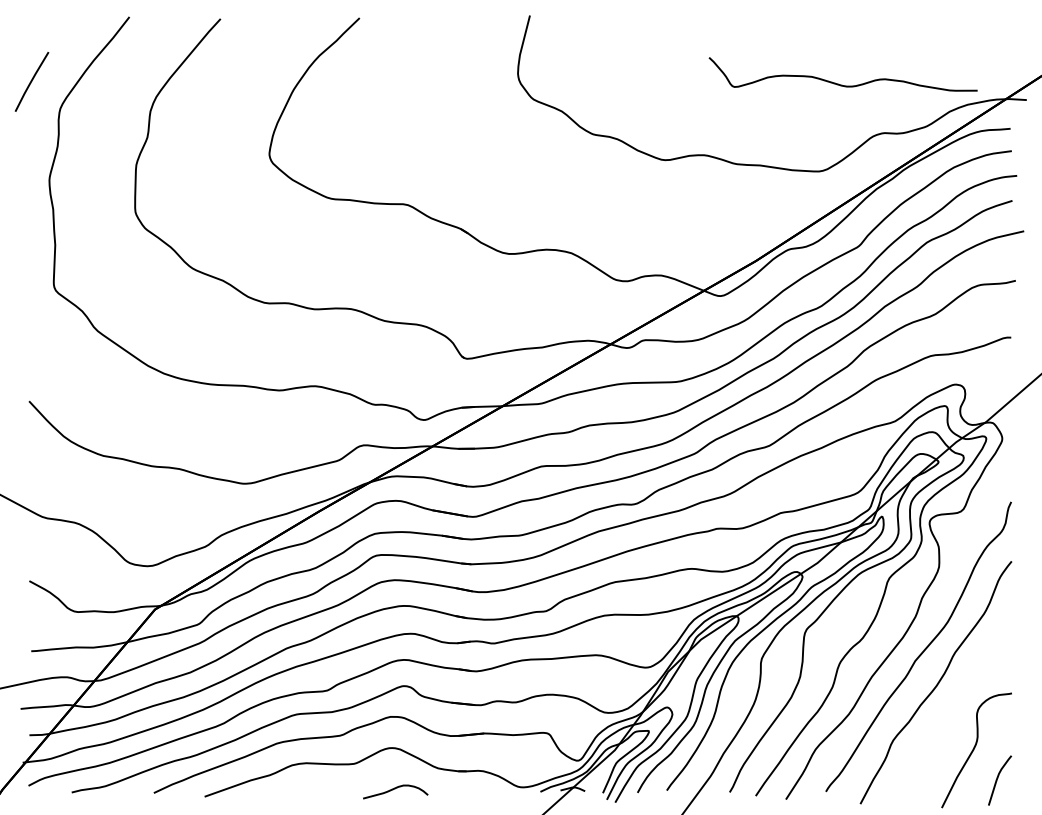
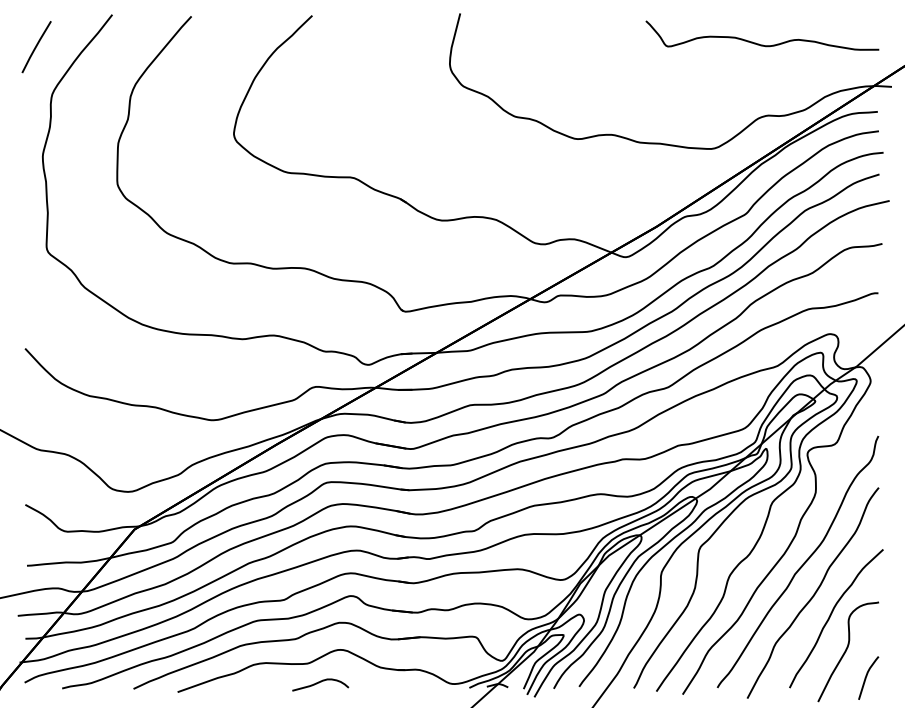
line: (31, 82) -> (36, 47), moved
curve: (839, 83) -> (759, 43), moved
curve: (957, 708) -> (831, 615), added
curve: (394, 790) -> (319, 683), moved

